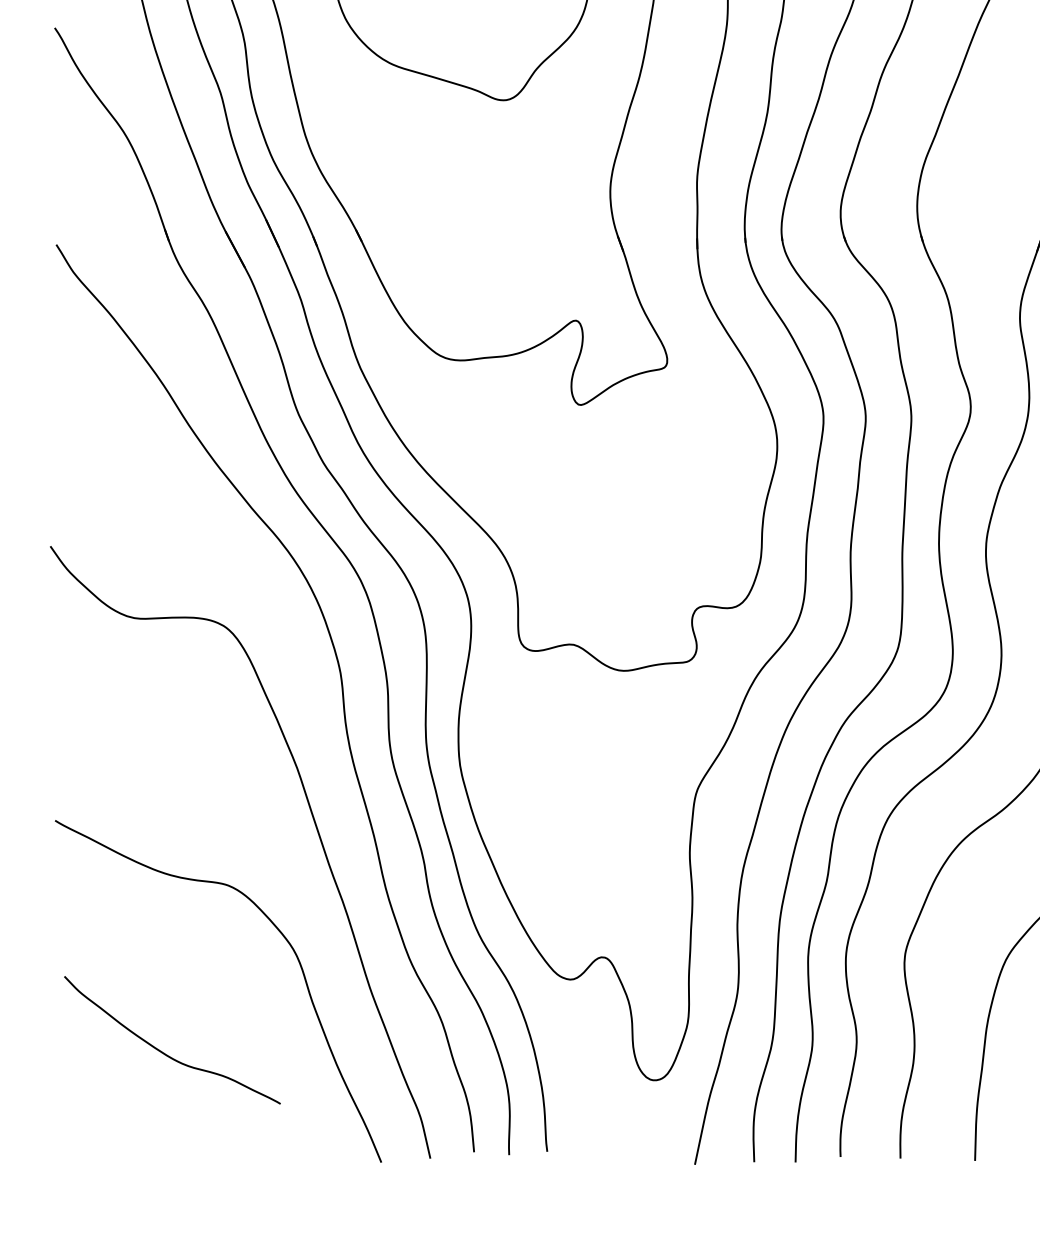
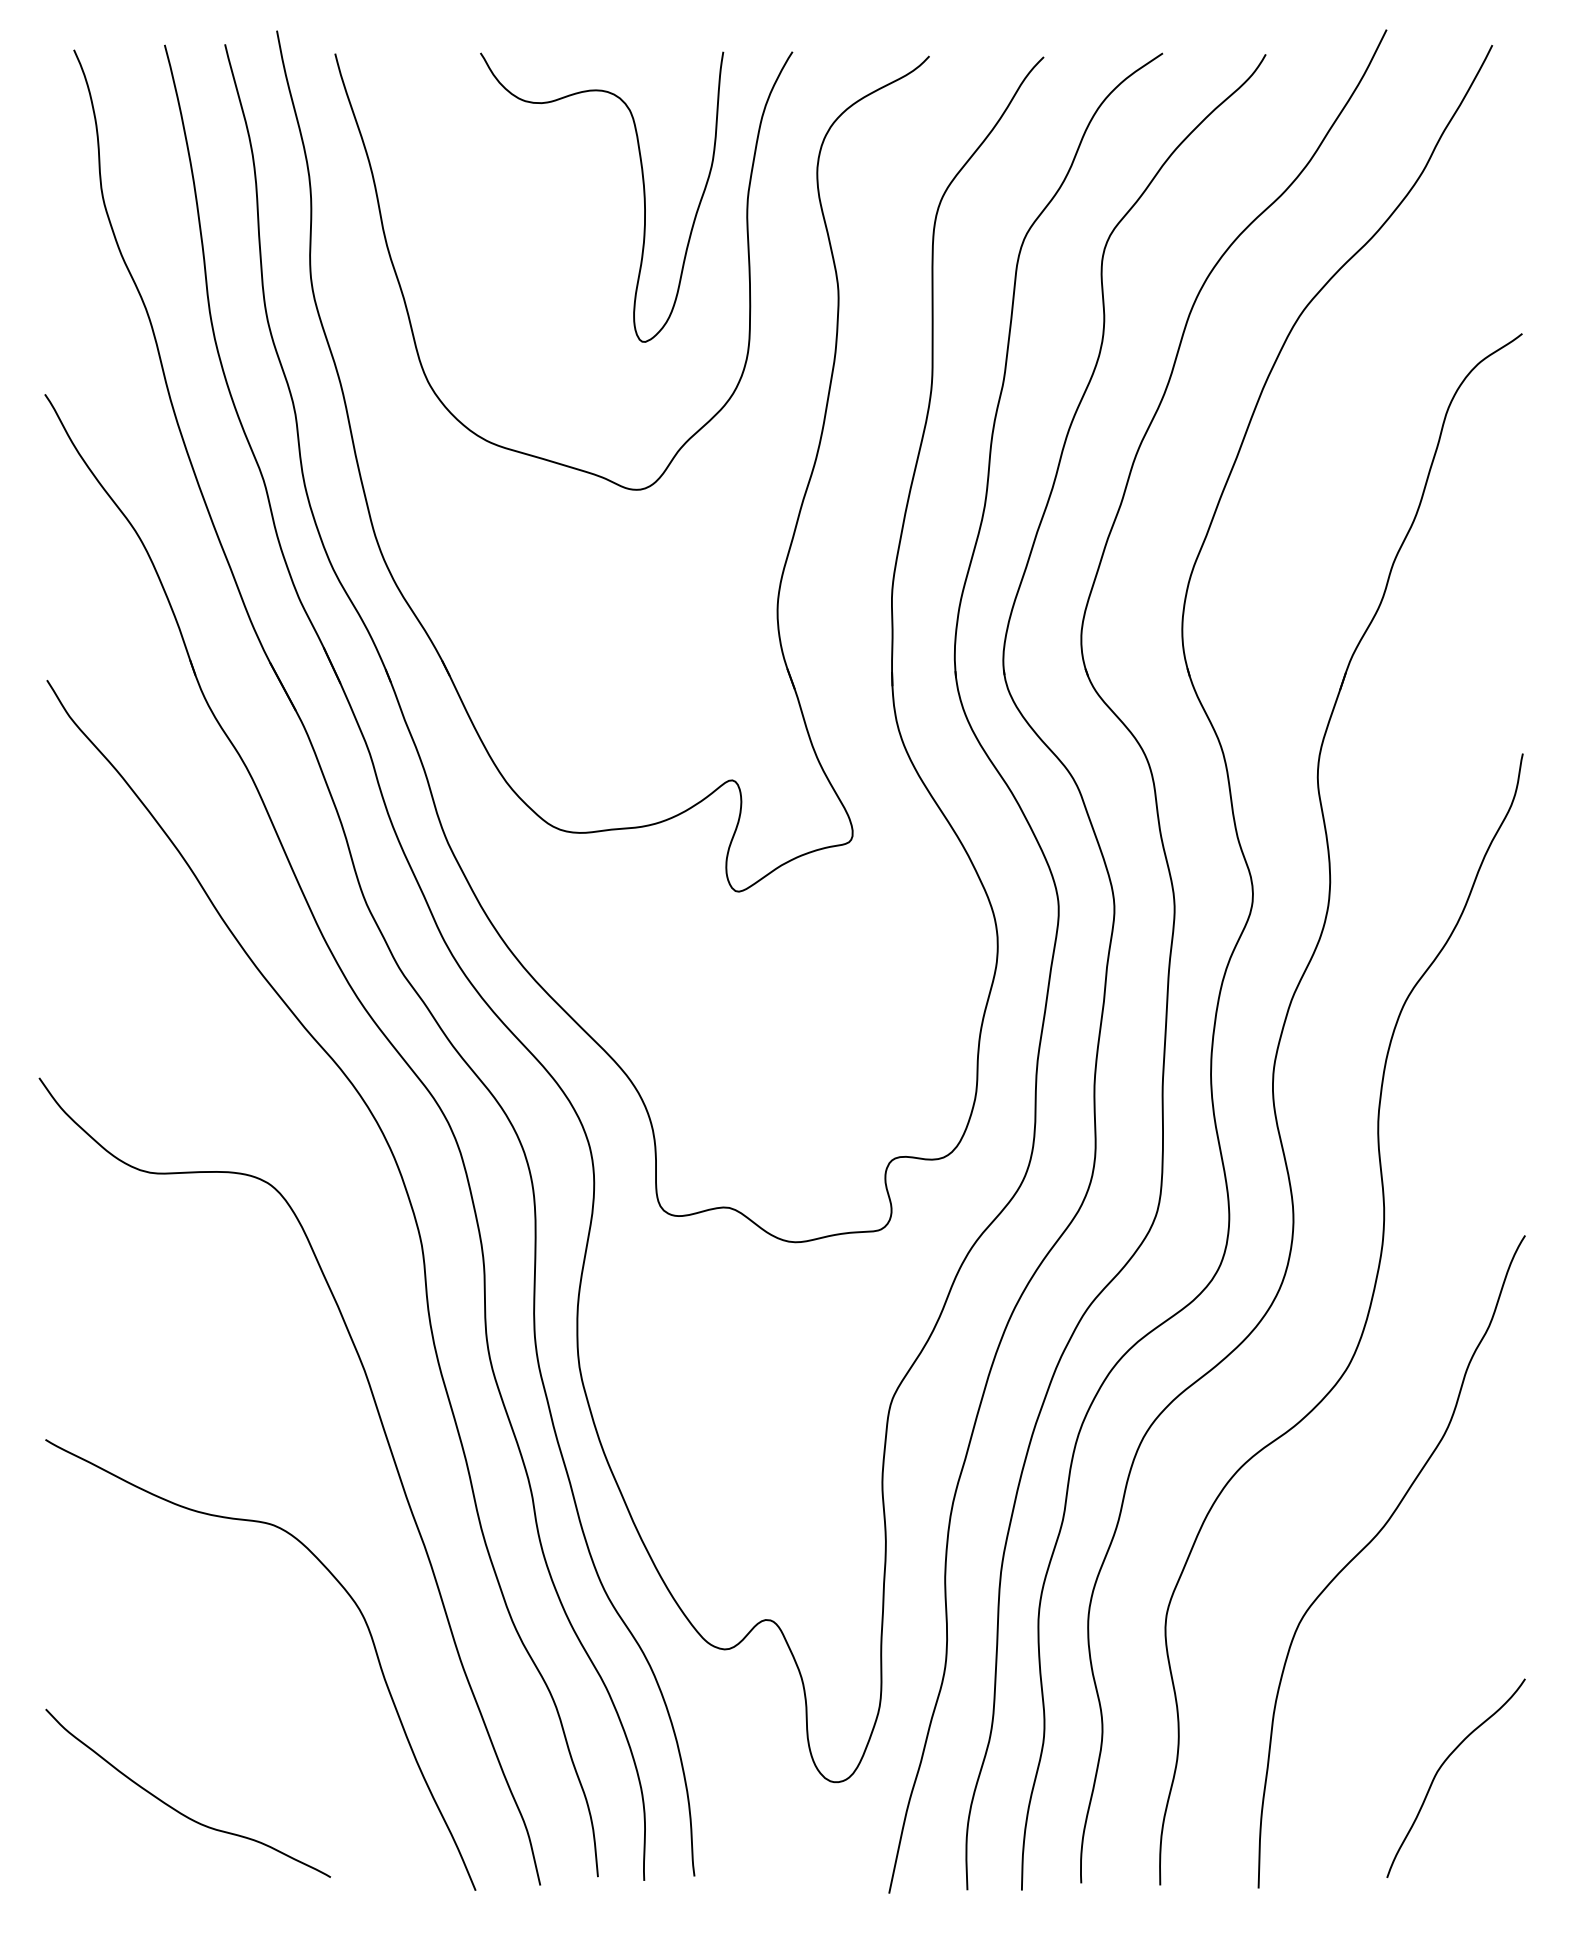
curve: (165, 1053) -> (178, 1810), moved

